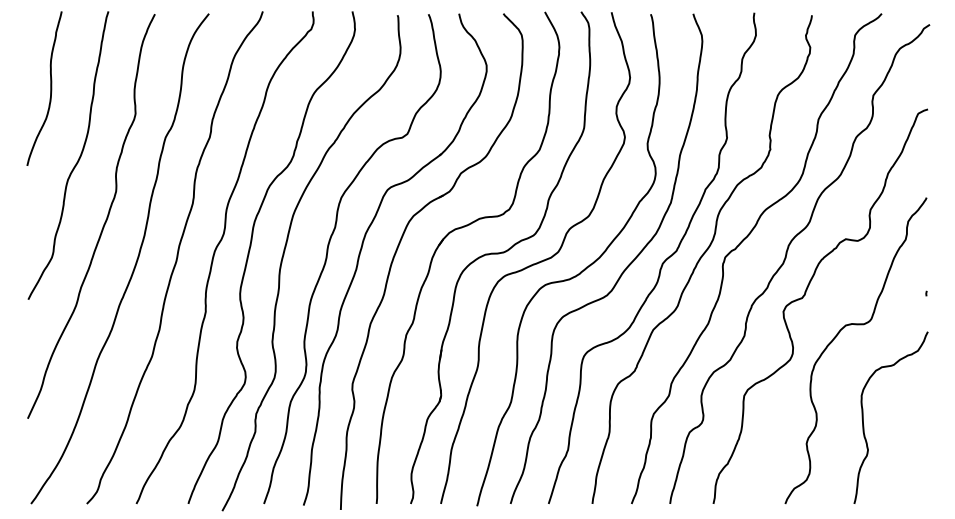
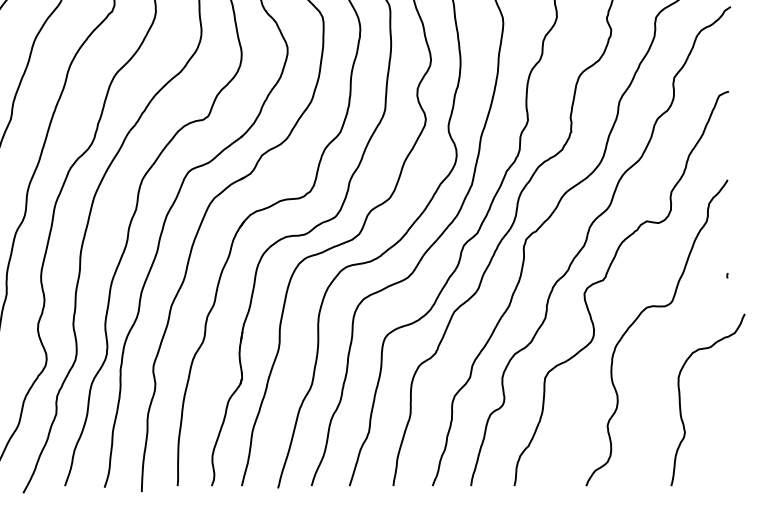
curve: (863, 417) -> (680, 399), moved

